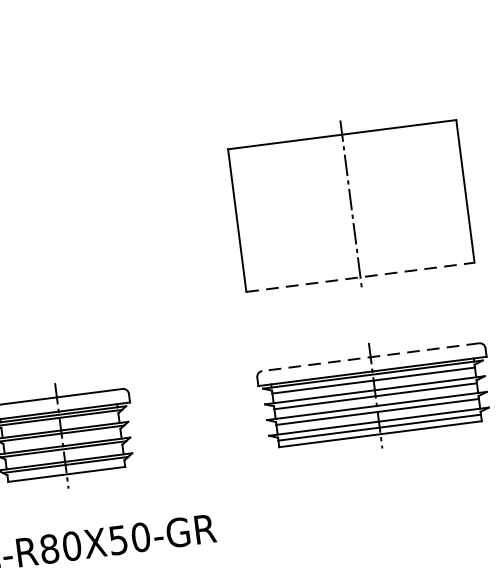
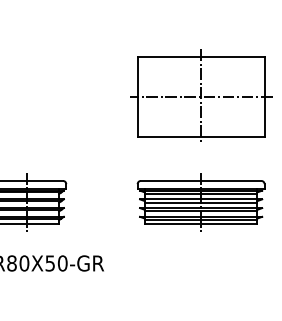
line: (350, 205) -> (200, 96), added
line: (361, 277) -> (201, 136), dashed -> solid
line: (369, 356) -> (200, 180), dashed -> solid

